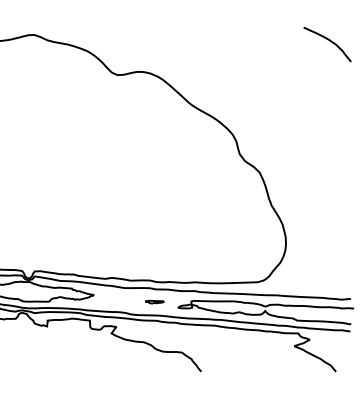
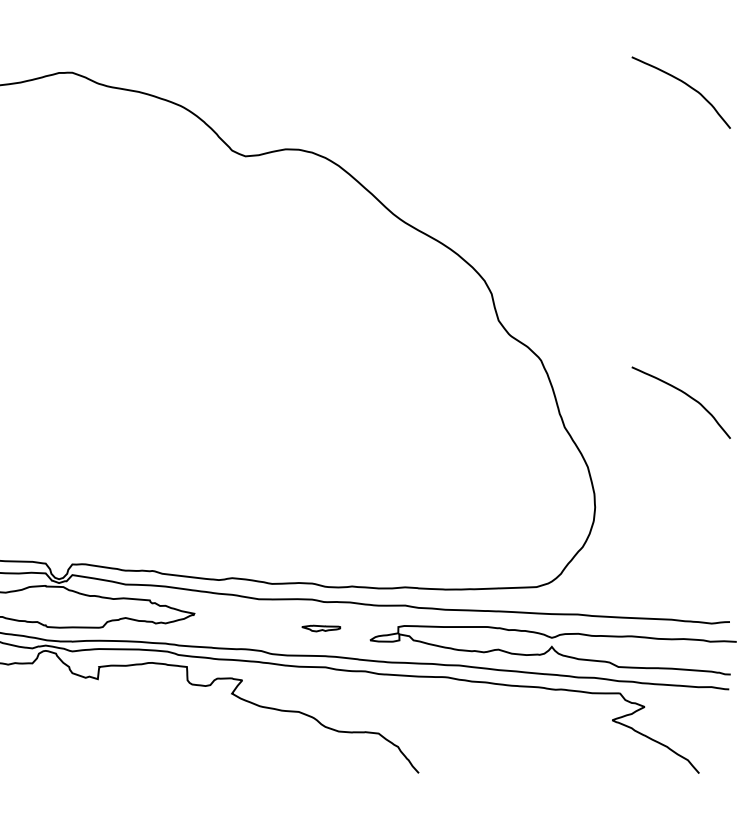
curve: (329, 190) -> (685, 396), added

